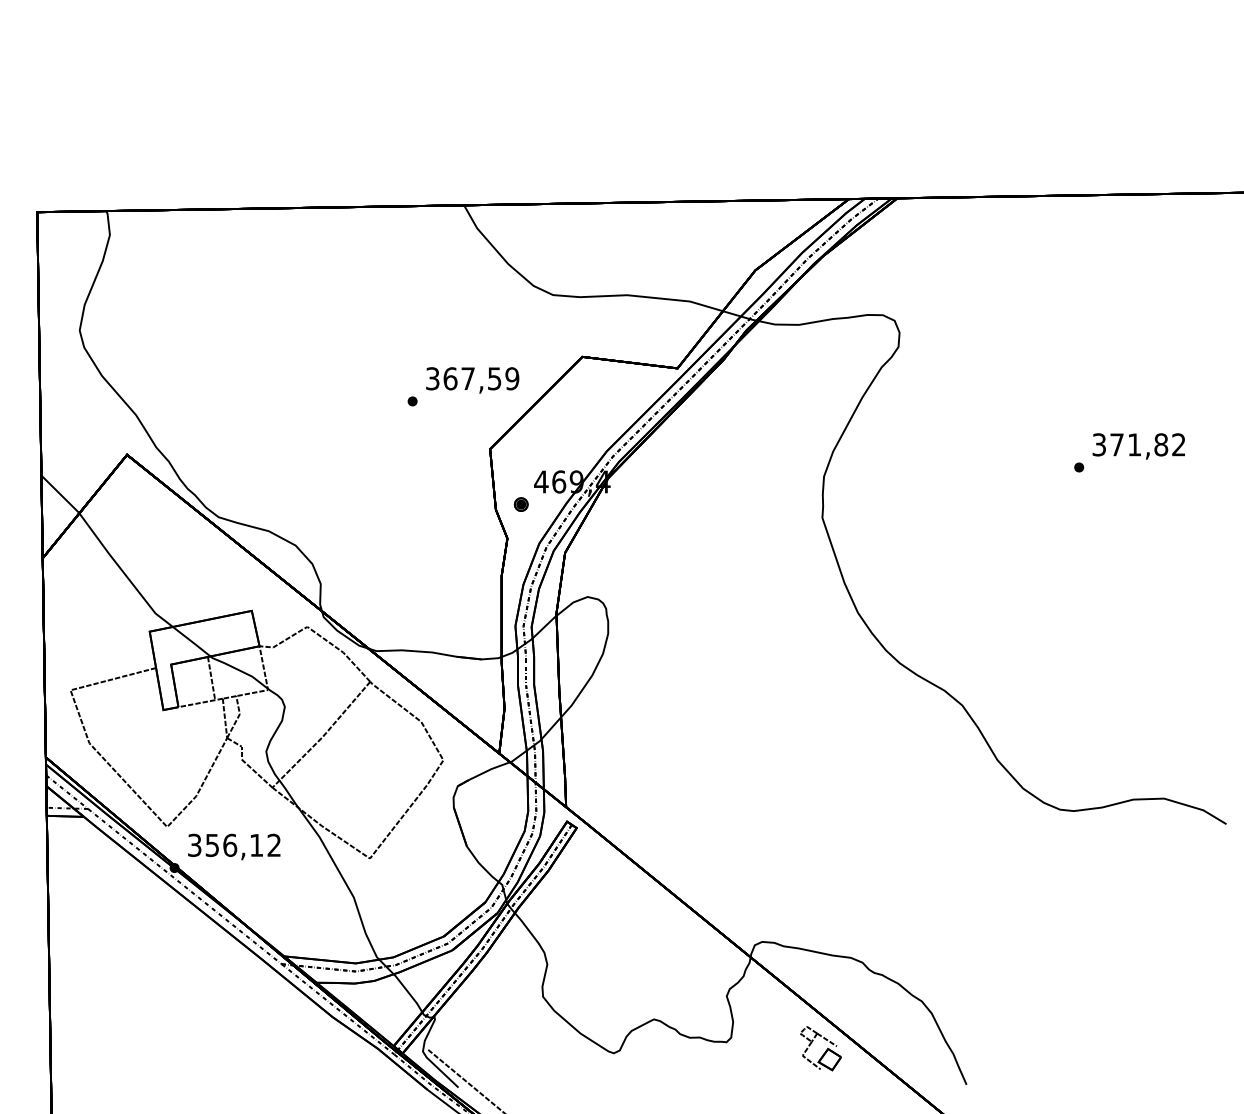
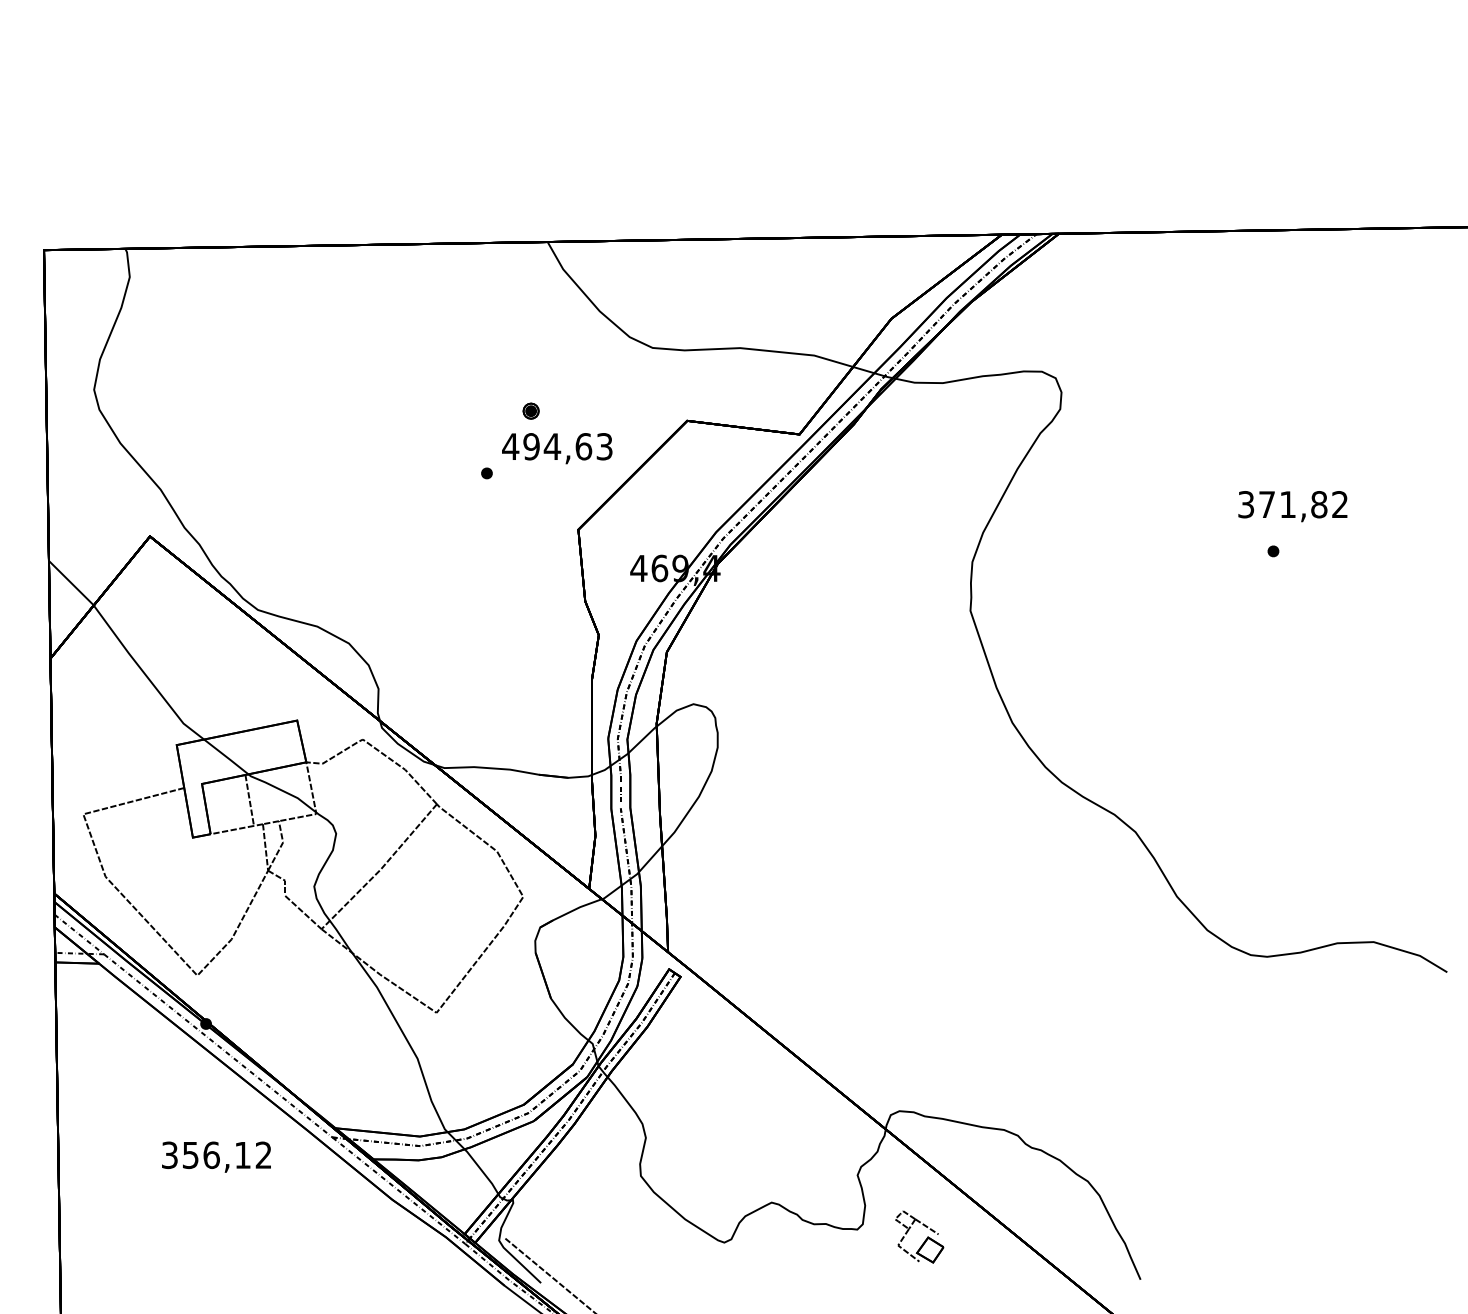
text: (472, 378) -> (557, 446), 367,59 -> 494,63
text: (1138, 446) -> (1292, 506), moved
part: (520, 504) -> (530, 410), moved
text: (234, 846) -> (216, 1156), moved
part: (824, 1051) -> (924, 1240), moved

